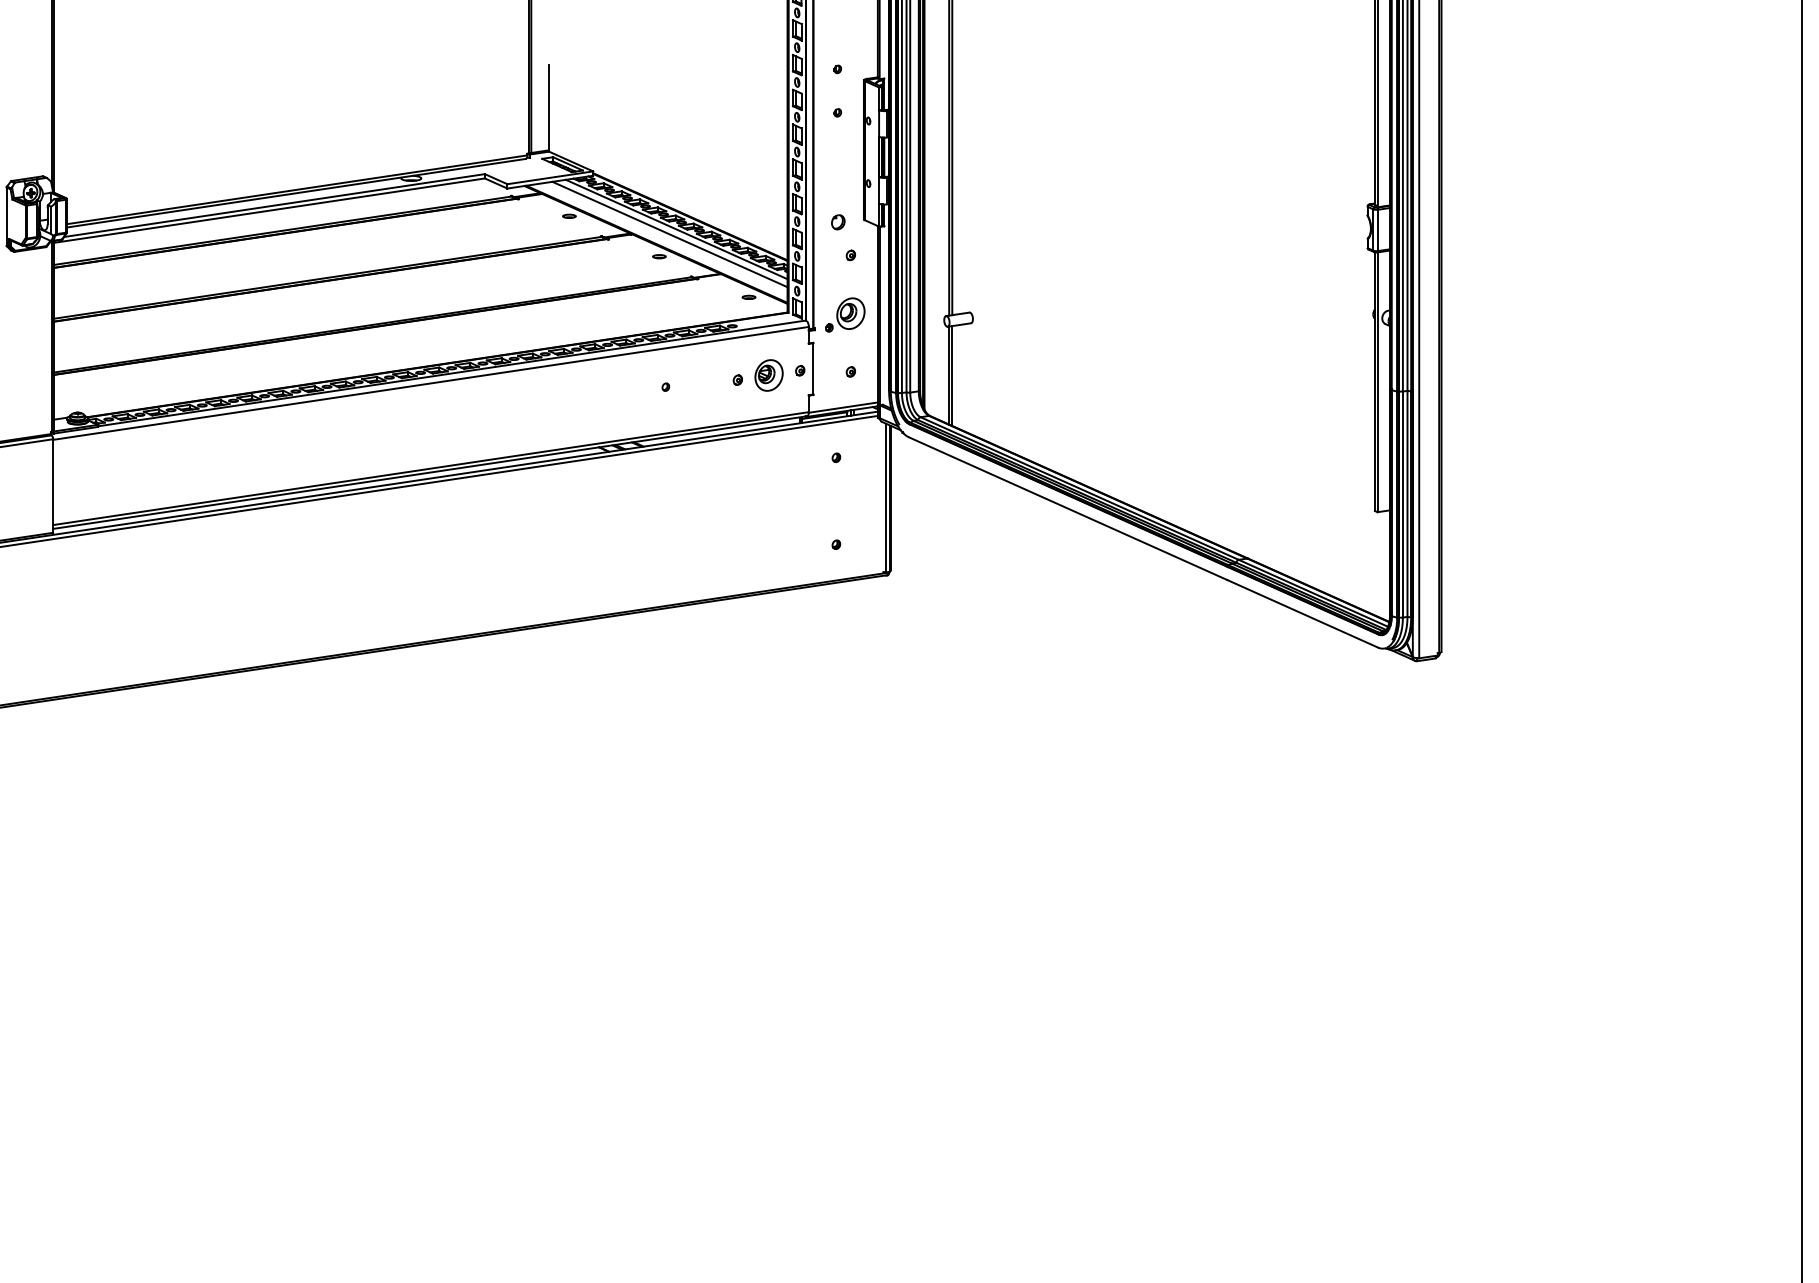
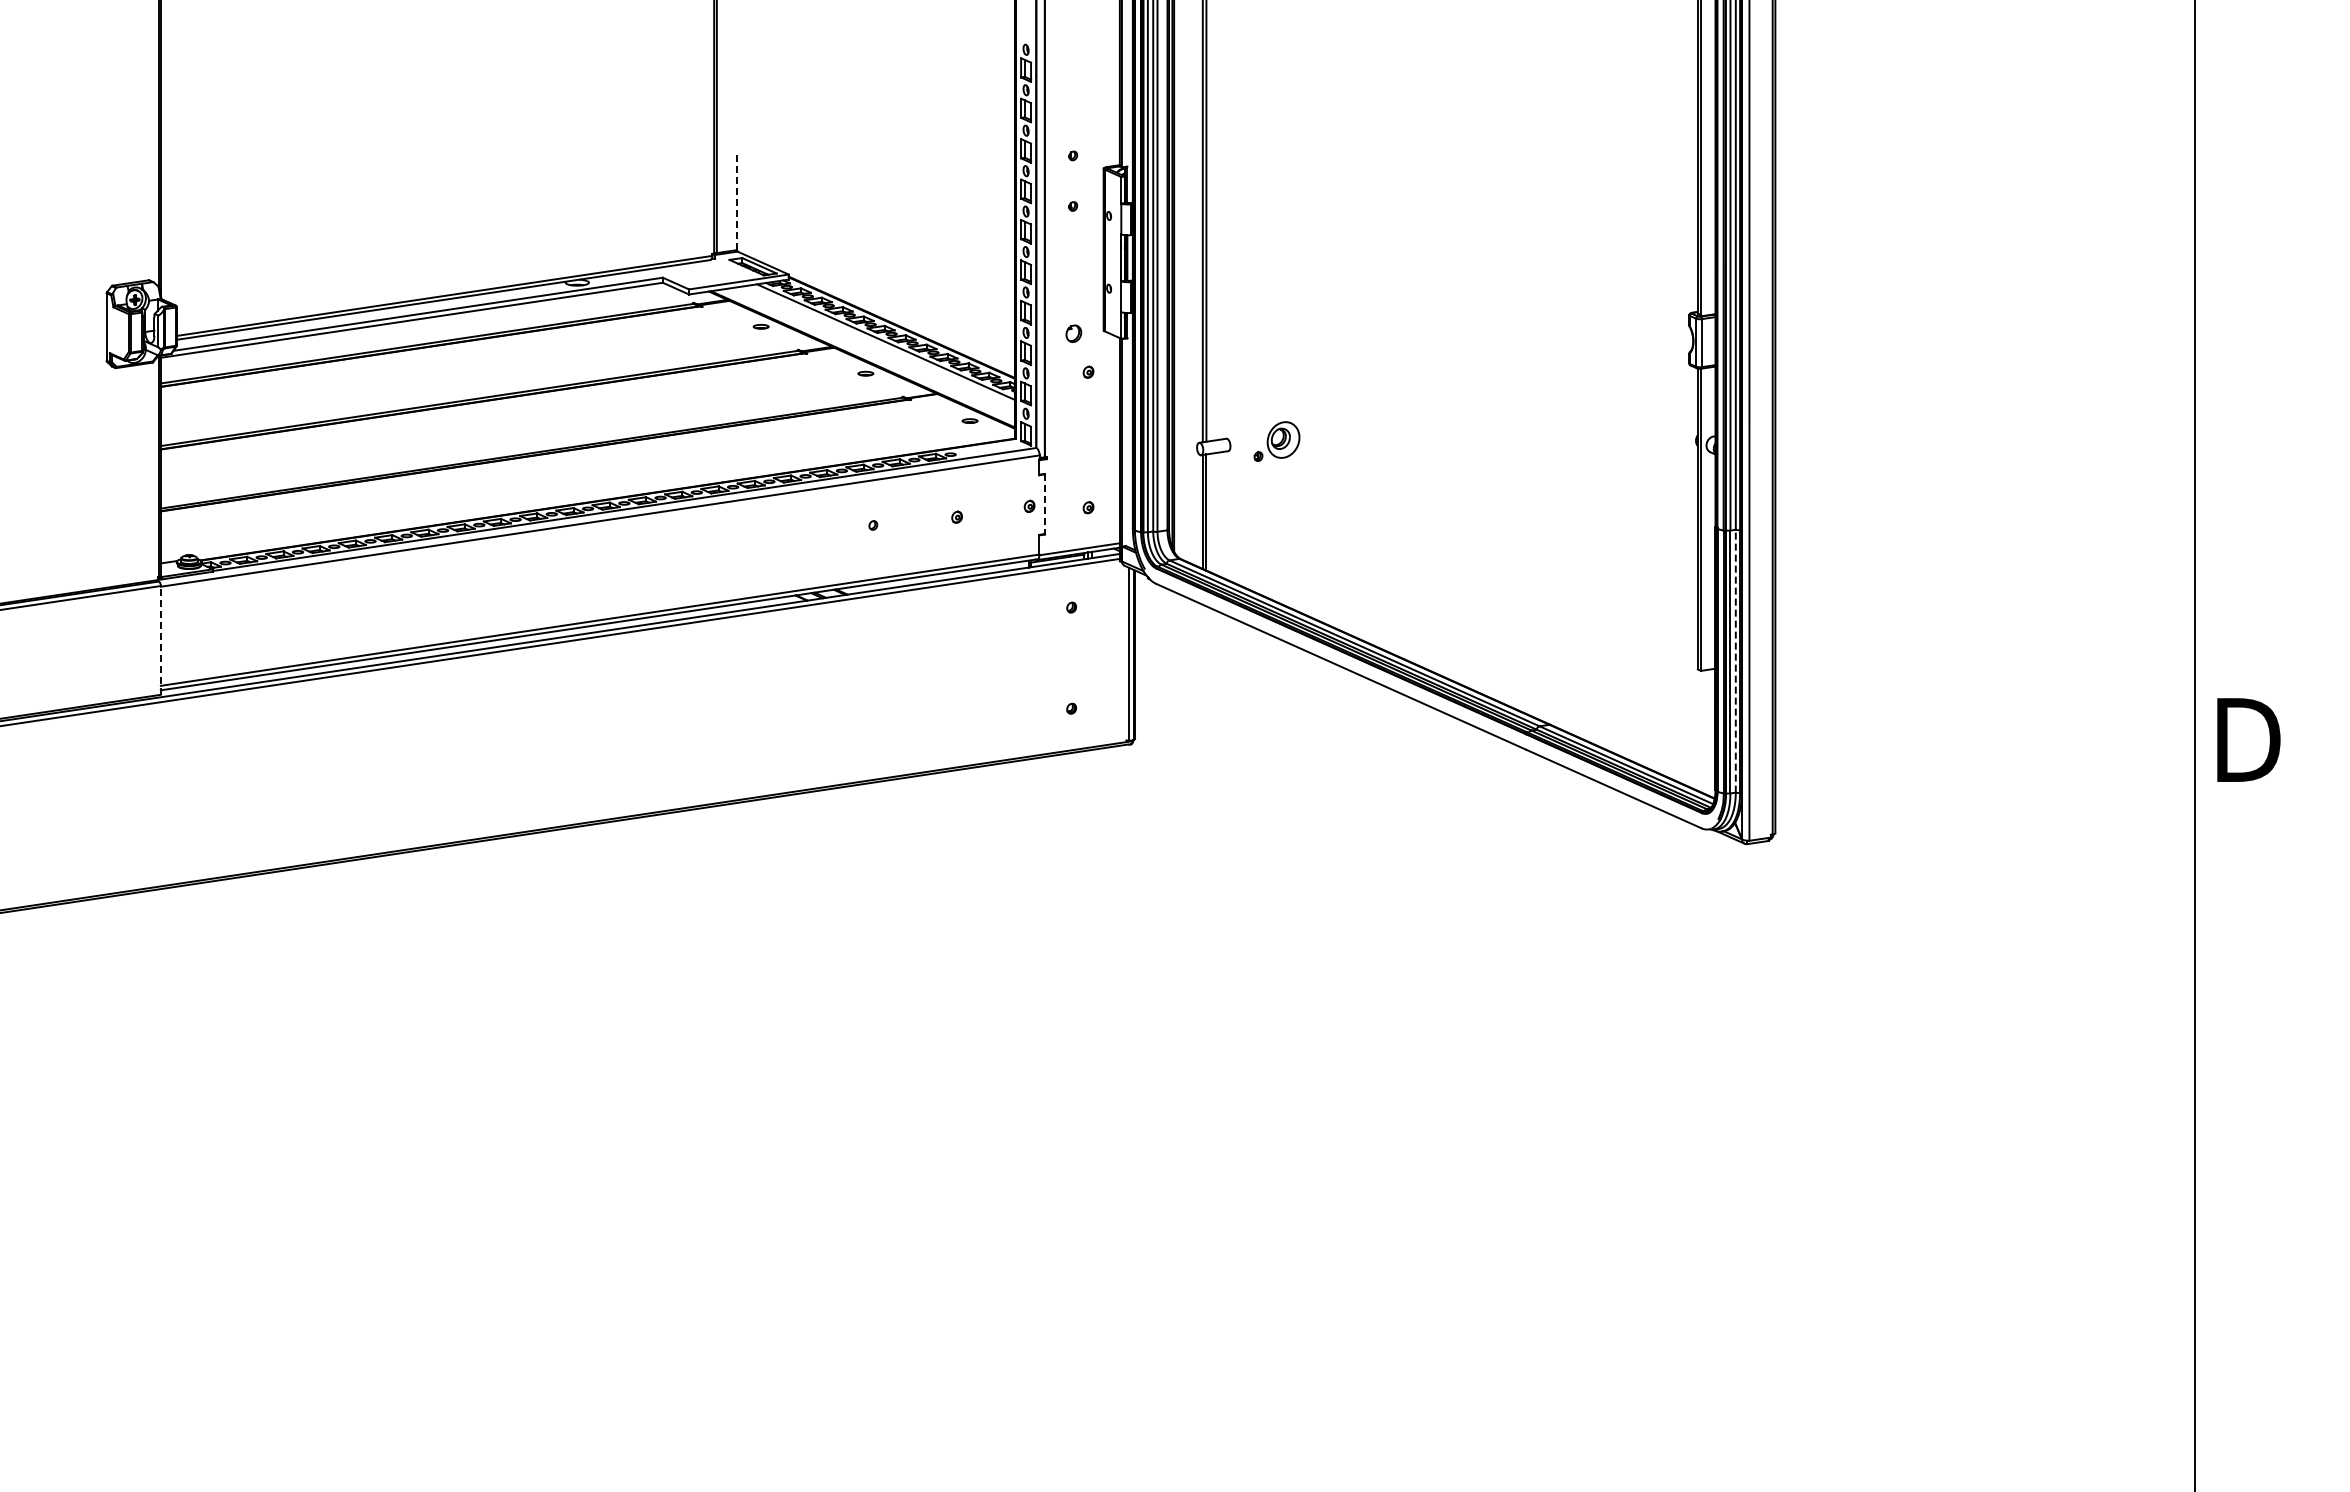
line: (548, 107) -> (736, 200), solid -> dashed
line: (670, 234) -> (878, 347), removed
part: (844, 314) -> (1276, 441), moved
line: (813, 369) -> (1044, 504), solid -> dashed
part: (769, 375) -> (993, 511), removed
line: (52, 485) -> (160, 639), solid -> dashed
line: (1407, 503) -> (1735, 660), solid -> dashed

